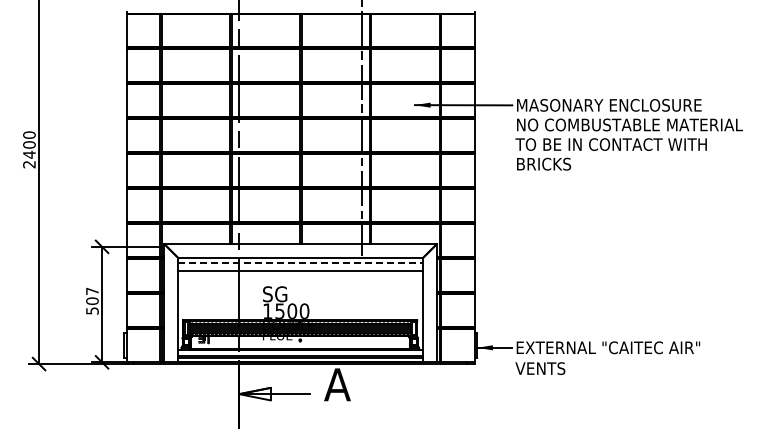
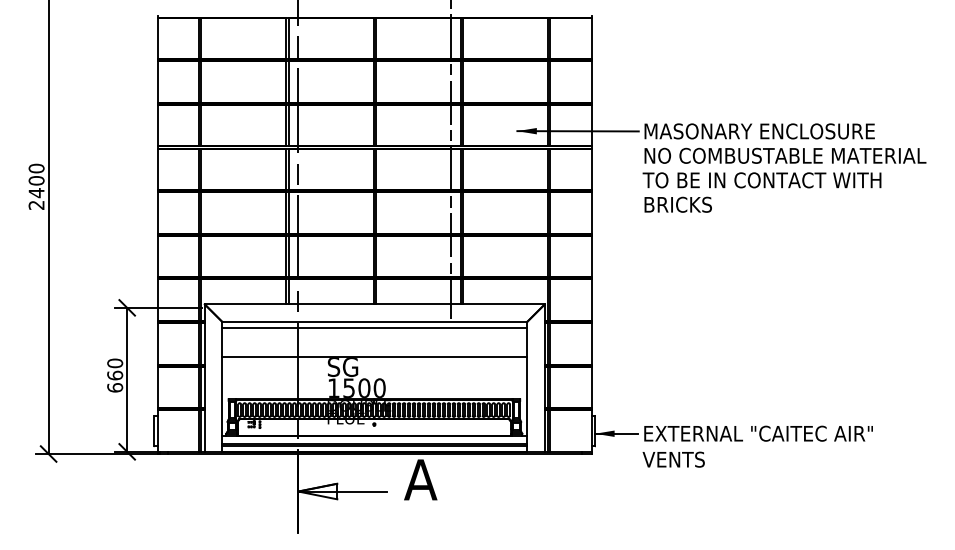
line: (301, 263) -> (375, 328), dashed -> solid
line: (300, 271) -> (374, 357), moved
text: (92, 300) -> (115, 374), 507 -> 660

